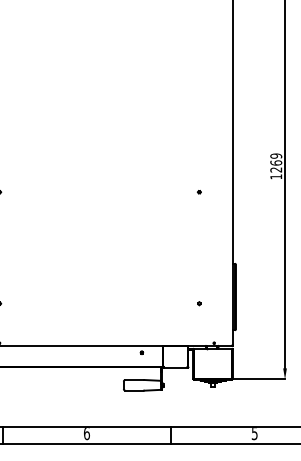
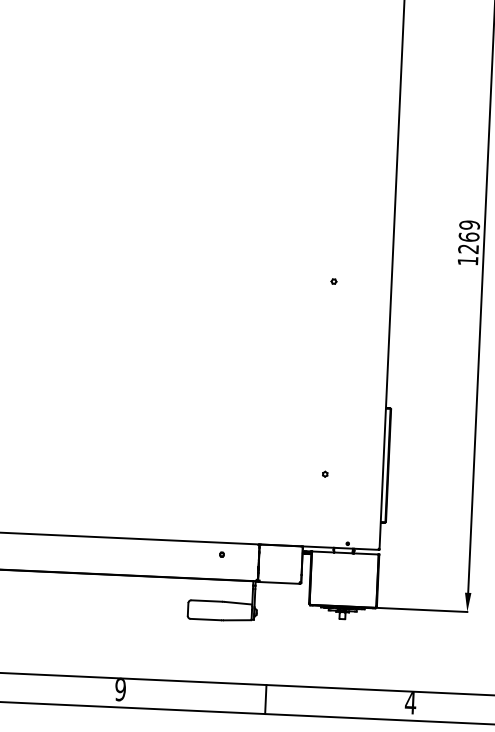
text: (86, 434) -> (119, 691), 6 -> 9
text: (254, 434) -> (410, 704), 5 -> 4

